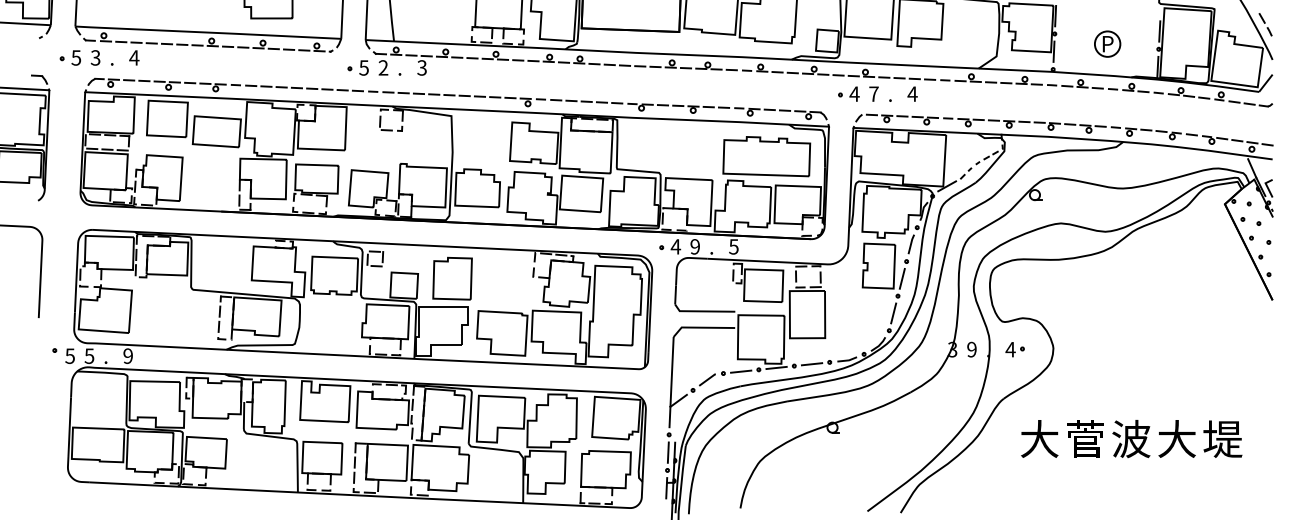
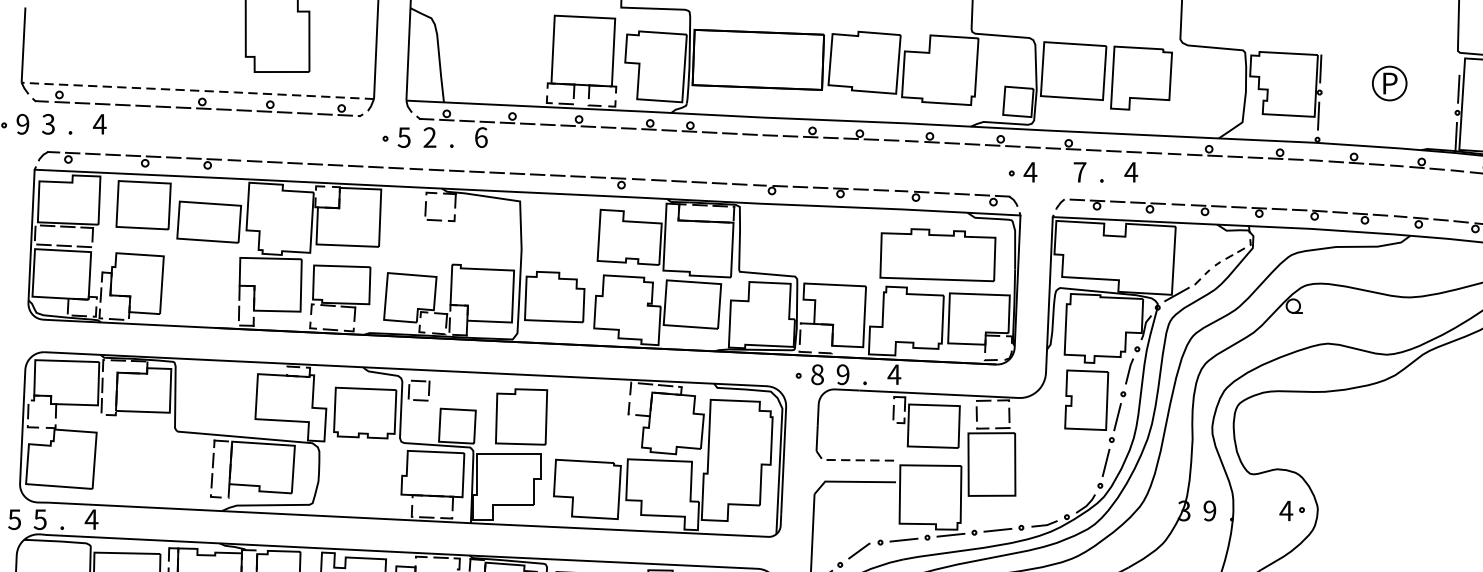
line: (208, 32) -> (198, 90), solid -> dashed
part: (1107, 43) -> (1389, 82), moved
text: (76, 57) -> (23, 123), 5 -> 9
text: (422, 67) -> (481, 137), 3 -> 6
part: (848, 93) -> (1022, 171), moved
text: (675, 246) -> (816, 374), 4 -> 8
text: (733, 246) -> (893, 374), 5 -> 4
line: (702, 311) -> (852, 460), solid -> dashed
part: (1014, 349) -> (1291, 510), moved
text: (128, 356) -> (92, 520), 9 -> 4

